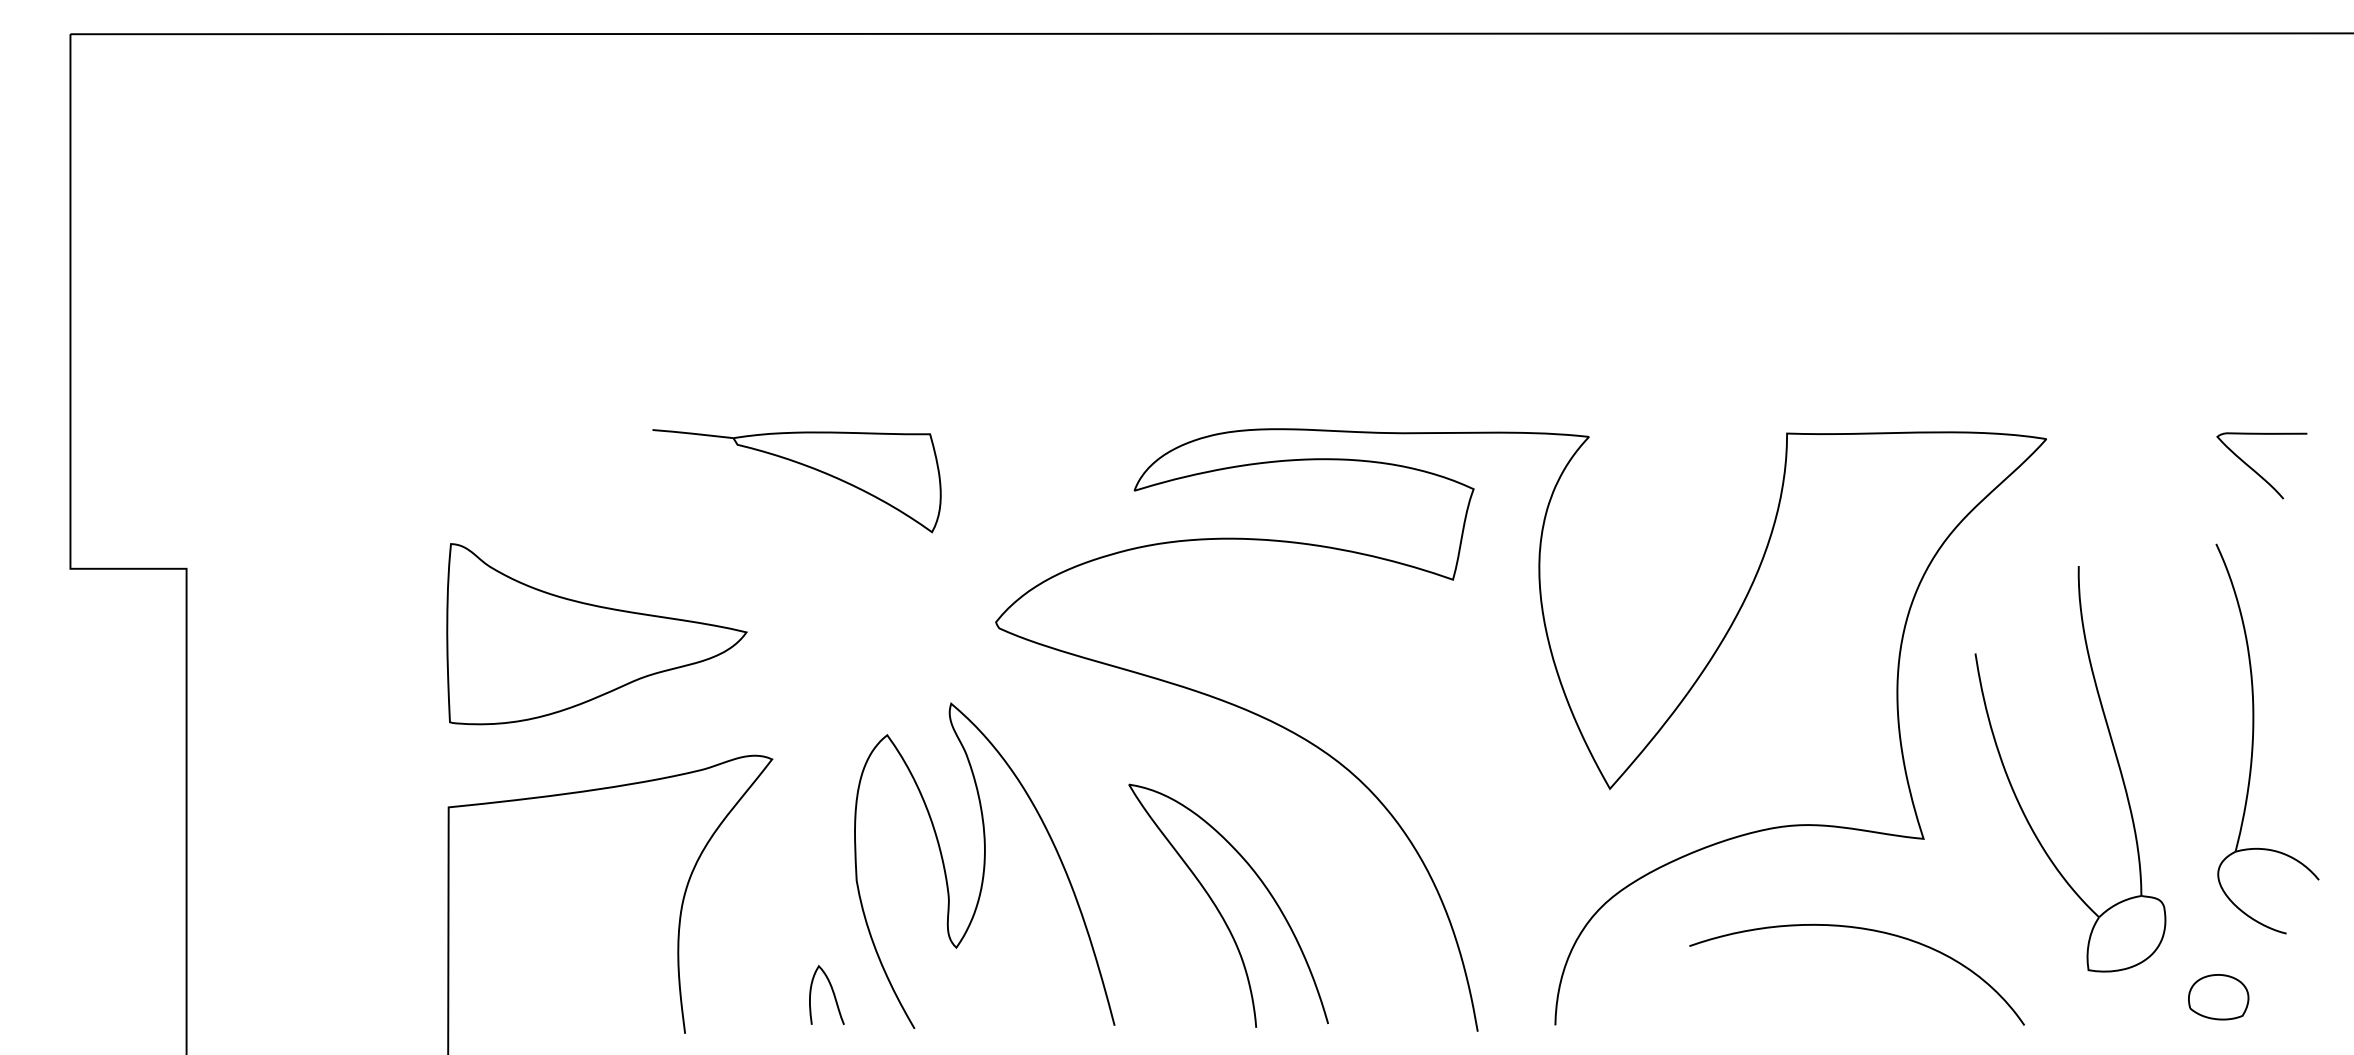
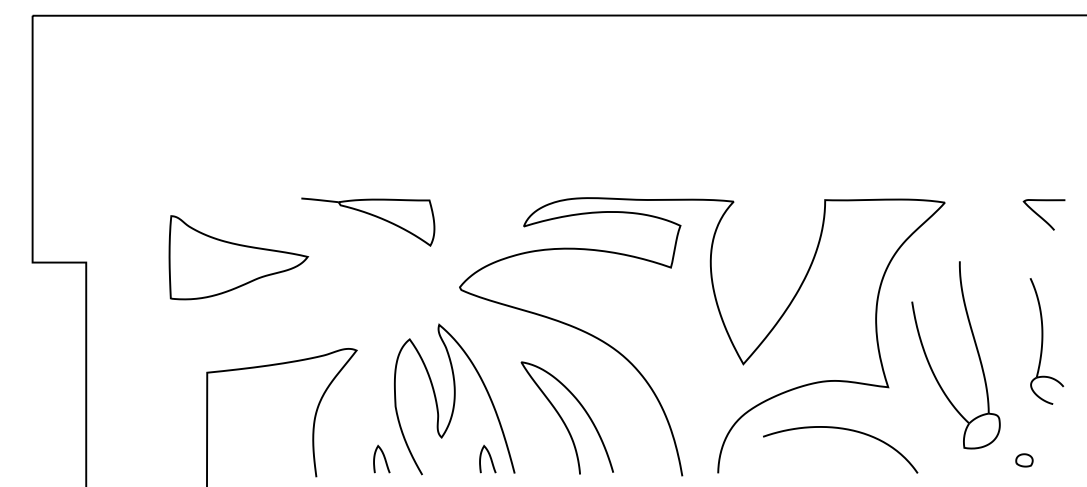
part: (596, 633) -> (238, 257), moved
part: (2266, 739) -> (1046, 341), size x0.7
curve: (1870, 932) -> (846, 430), moved
curve: (1060, 991) -> (489, 457), added
part: (2218, 997) -> (1024, 460), size x0.6

